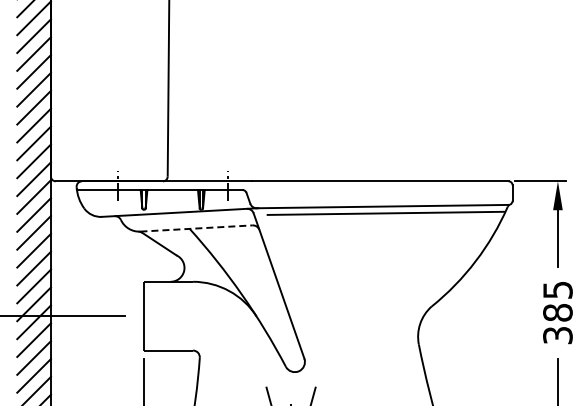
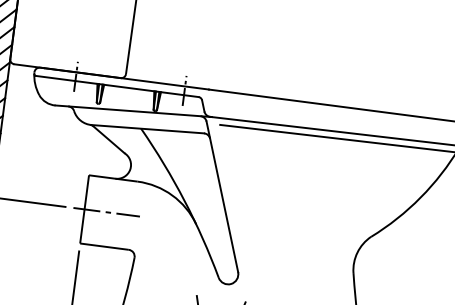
line: (197, 228) -> (148, 129), dashed -> solid
line: (165, 316) -> (105, 212), added

